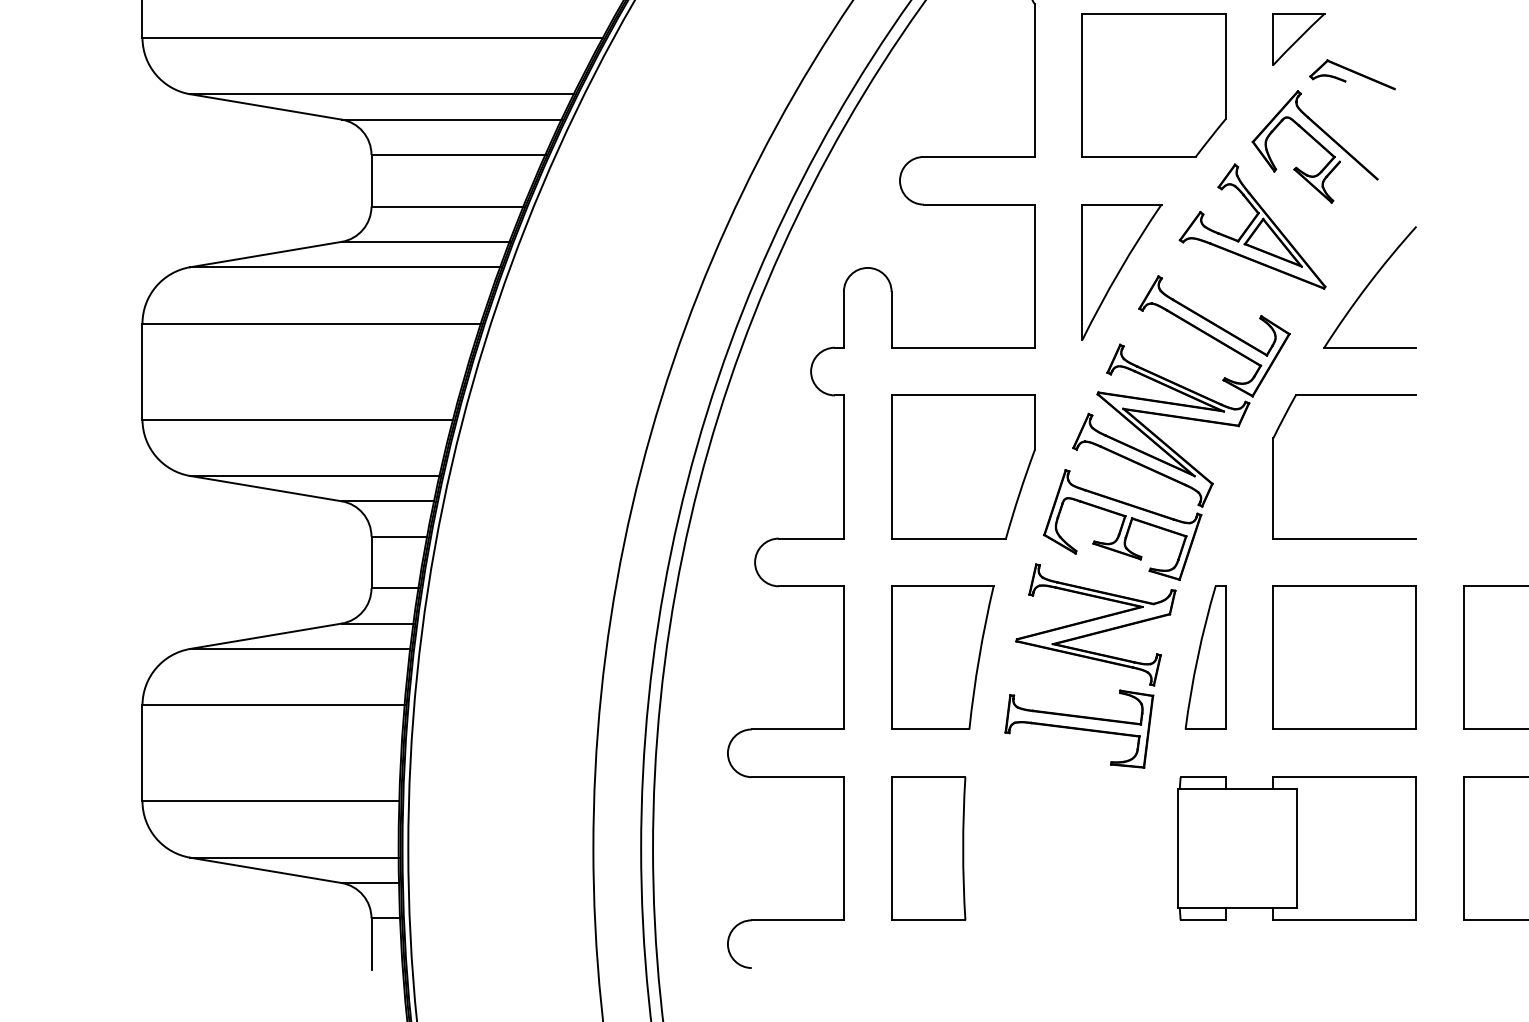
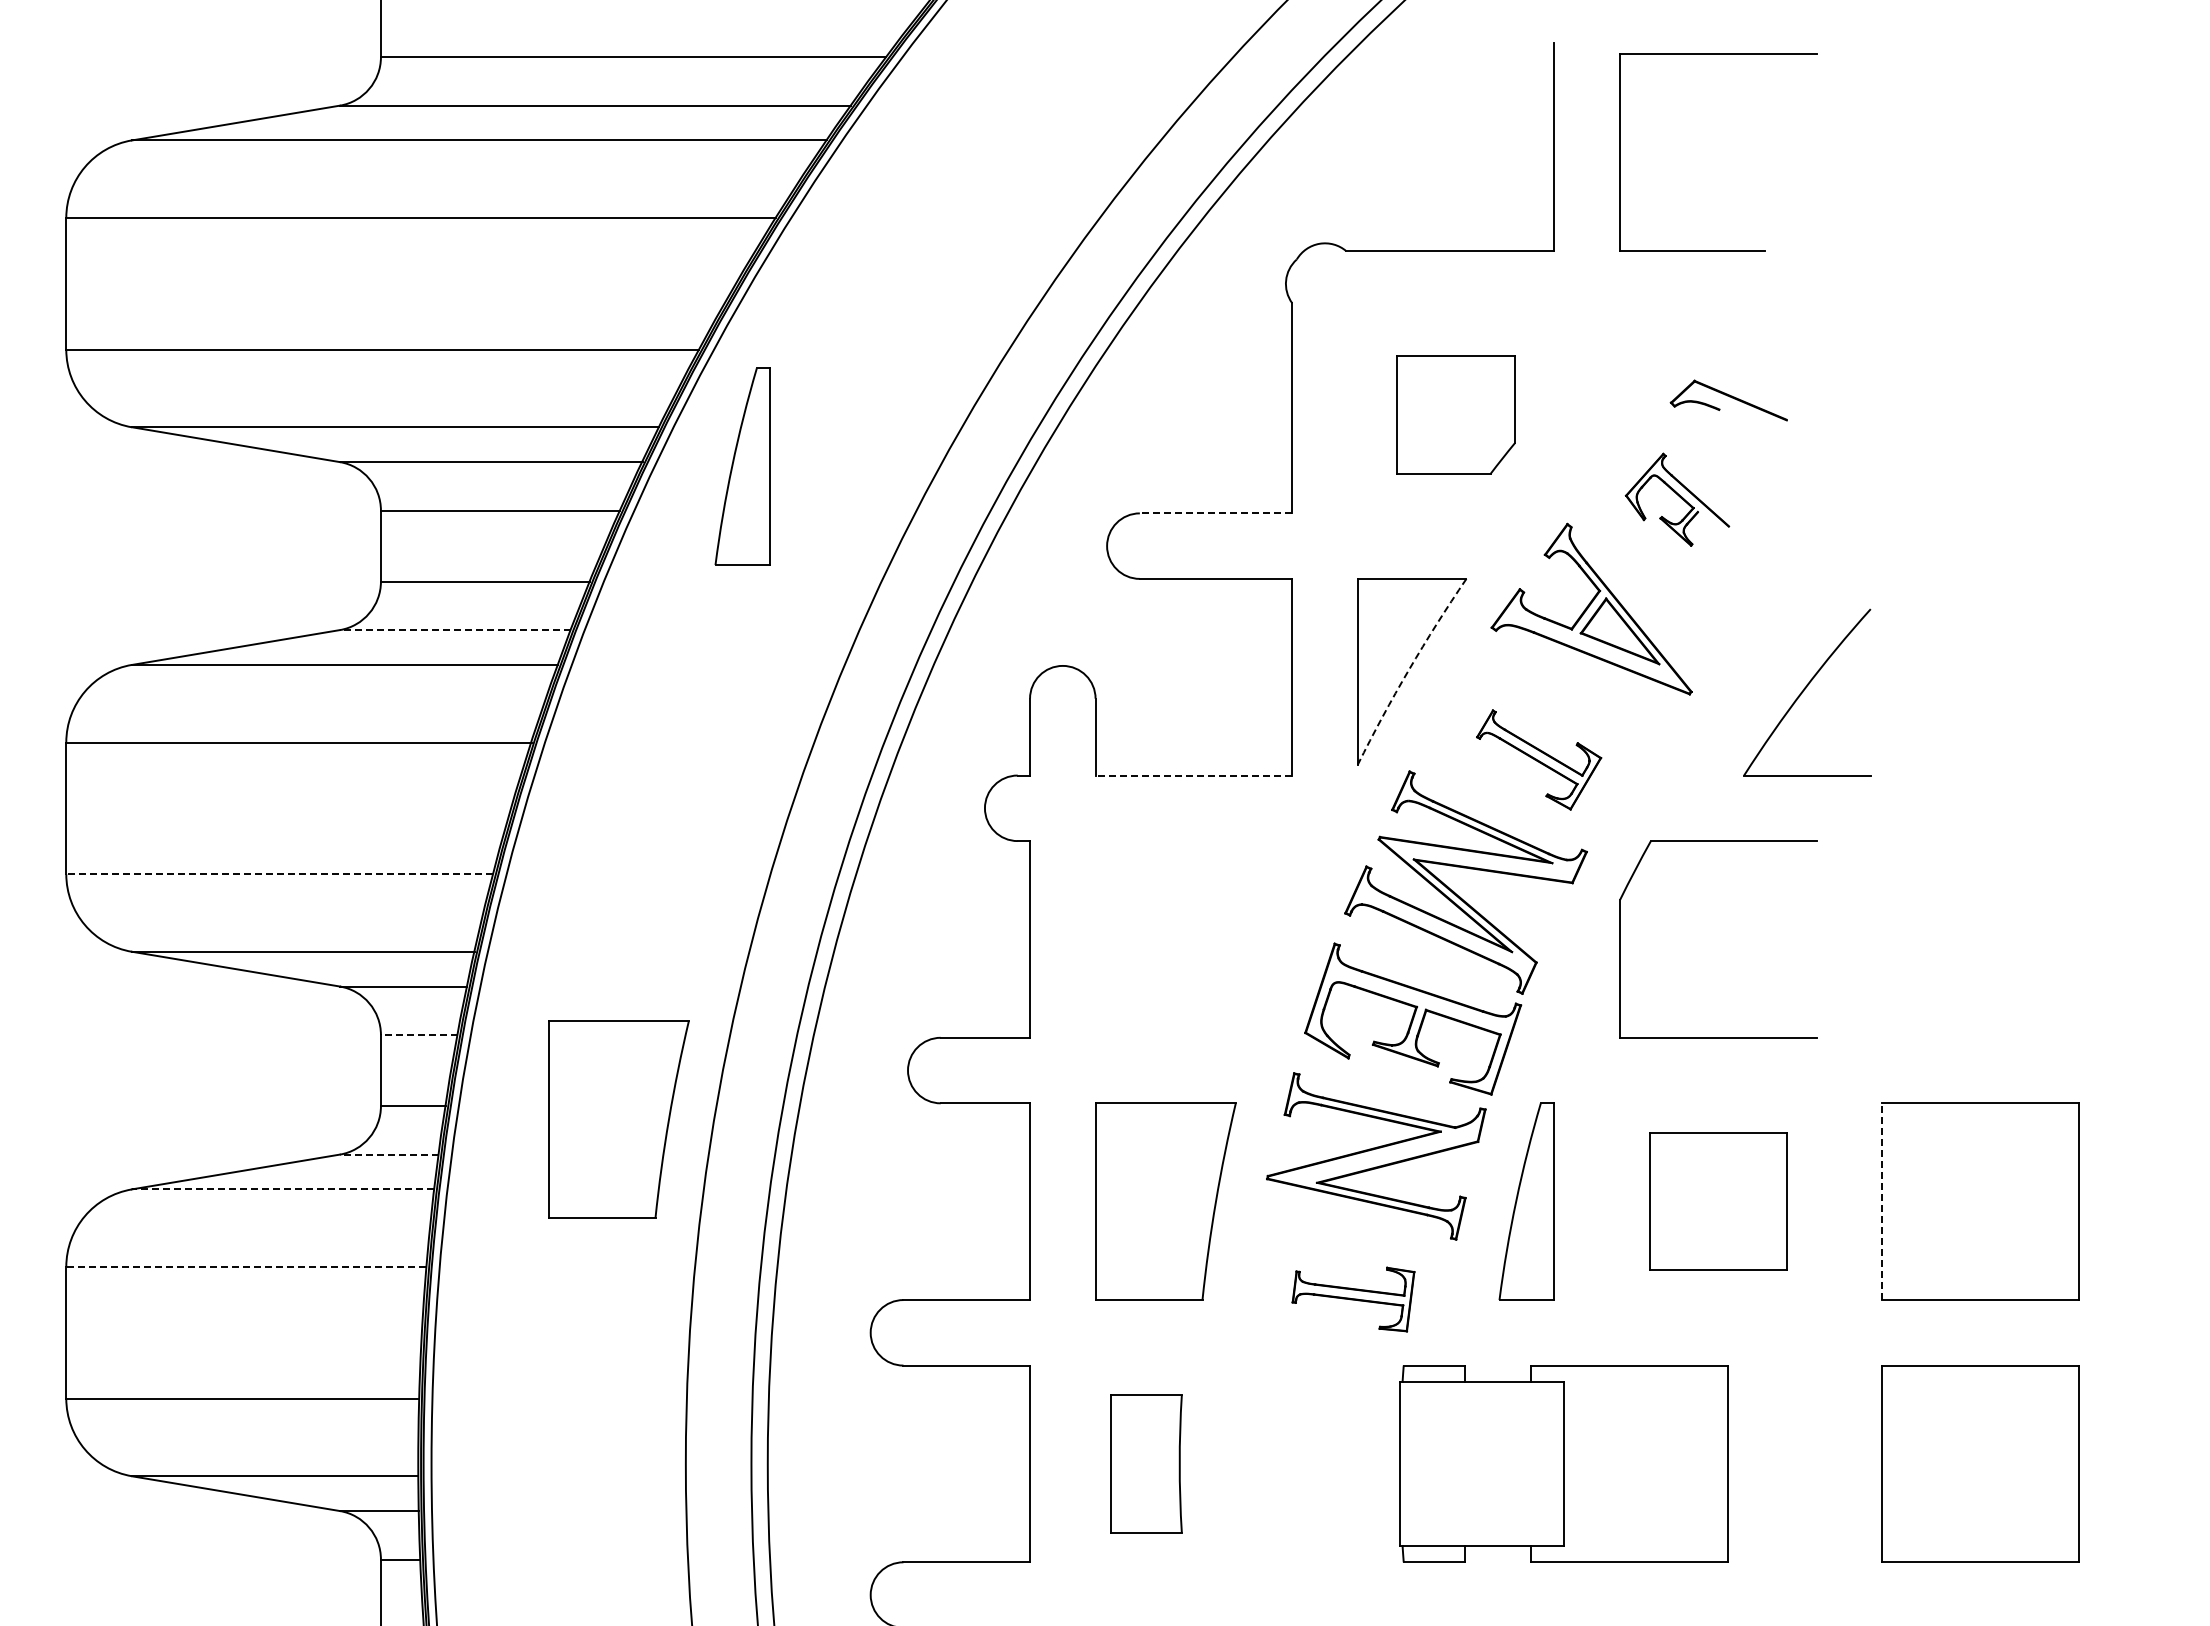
part: (1299, 39) -> (1655, 351), removed
part: (1153, 84) -> (1455, 414), size x0.6
part: (634, 122) -> (742, 466), added
part: (1315, 146) -> (1677, 499), size x0.6
line: (978, 157) -> (1215, 513), solid -> dashed
line: (425, 242) -> (455, 630), solid -> dashed
arc: (1119, 270) -> (1408, 669), solid -> dashed
part: (1370, 287) -> (1807, 692), moved
part: (1213, 336) -> (1538, 759), size x0.6
line: (962, 347) -> (1193, 775), solid -> dashed
line: (297, 419) -> (279, 874), solid -> dashed
part: (962, 467) -> (1193, 939), removed
line: (398, 536) -> (418, 1035), solid -> dashed
part: (544, 598) -> (618, 1119), added
line: (376, 623) -> (388, 1154), solid -> dashed
line: (299, 649) -> (282, 1189), solid -> dashed
part: (1344, 657) -> (1718, 1201), size x0.7
line: (1464, 657) -> (1882, 1201), solid -> dashed
line: (272, 705) -> (245, 1267), solid -> dashed
part: (1079, 729) -> (1353, 1299), size x0.6
part: (928, 848) -> (1146, 1463), size x0.7
part: (1296, 848) -> (1563, 1463), moved

